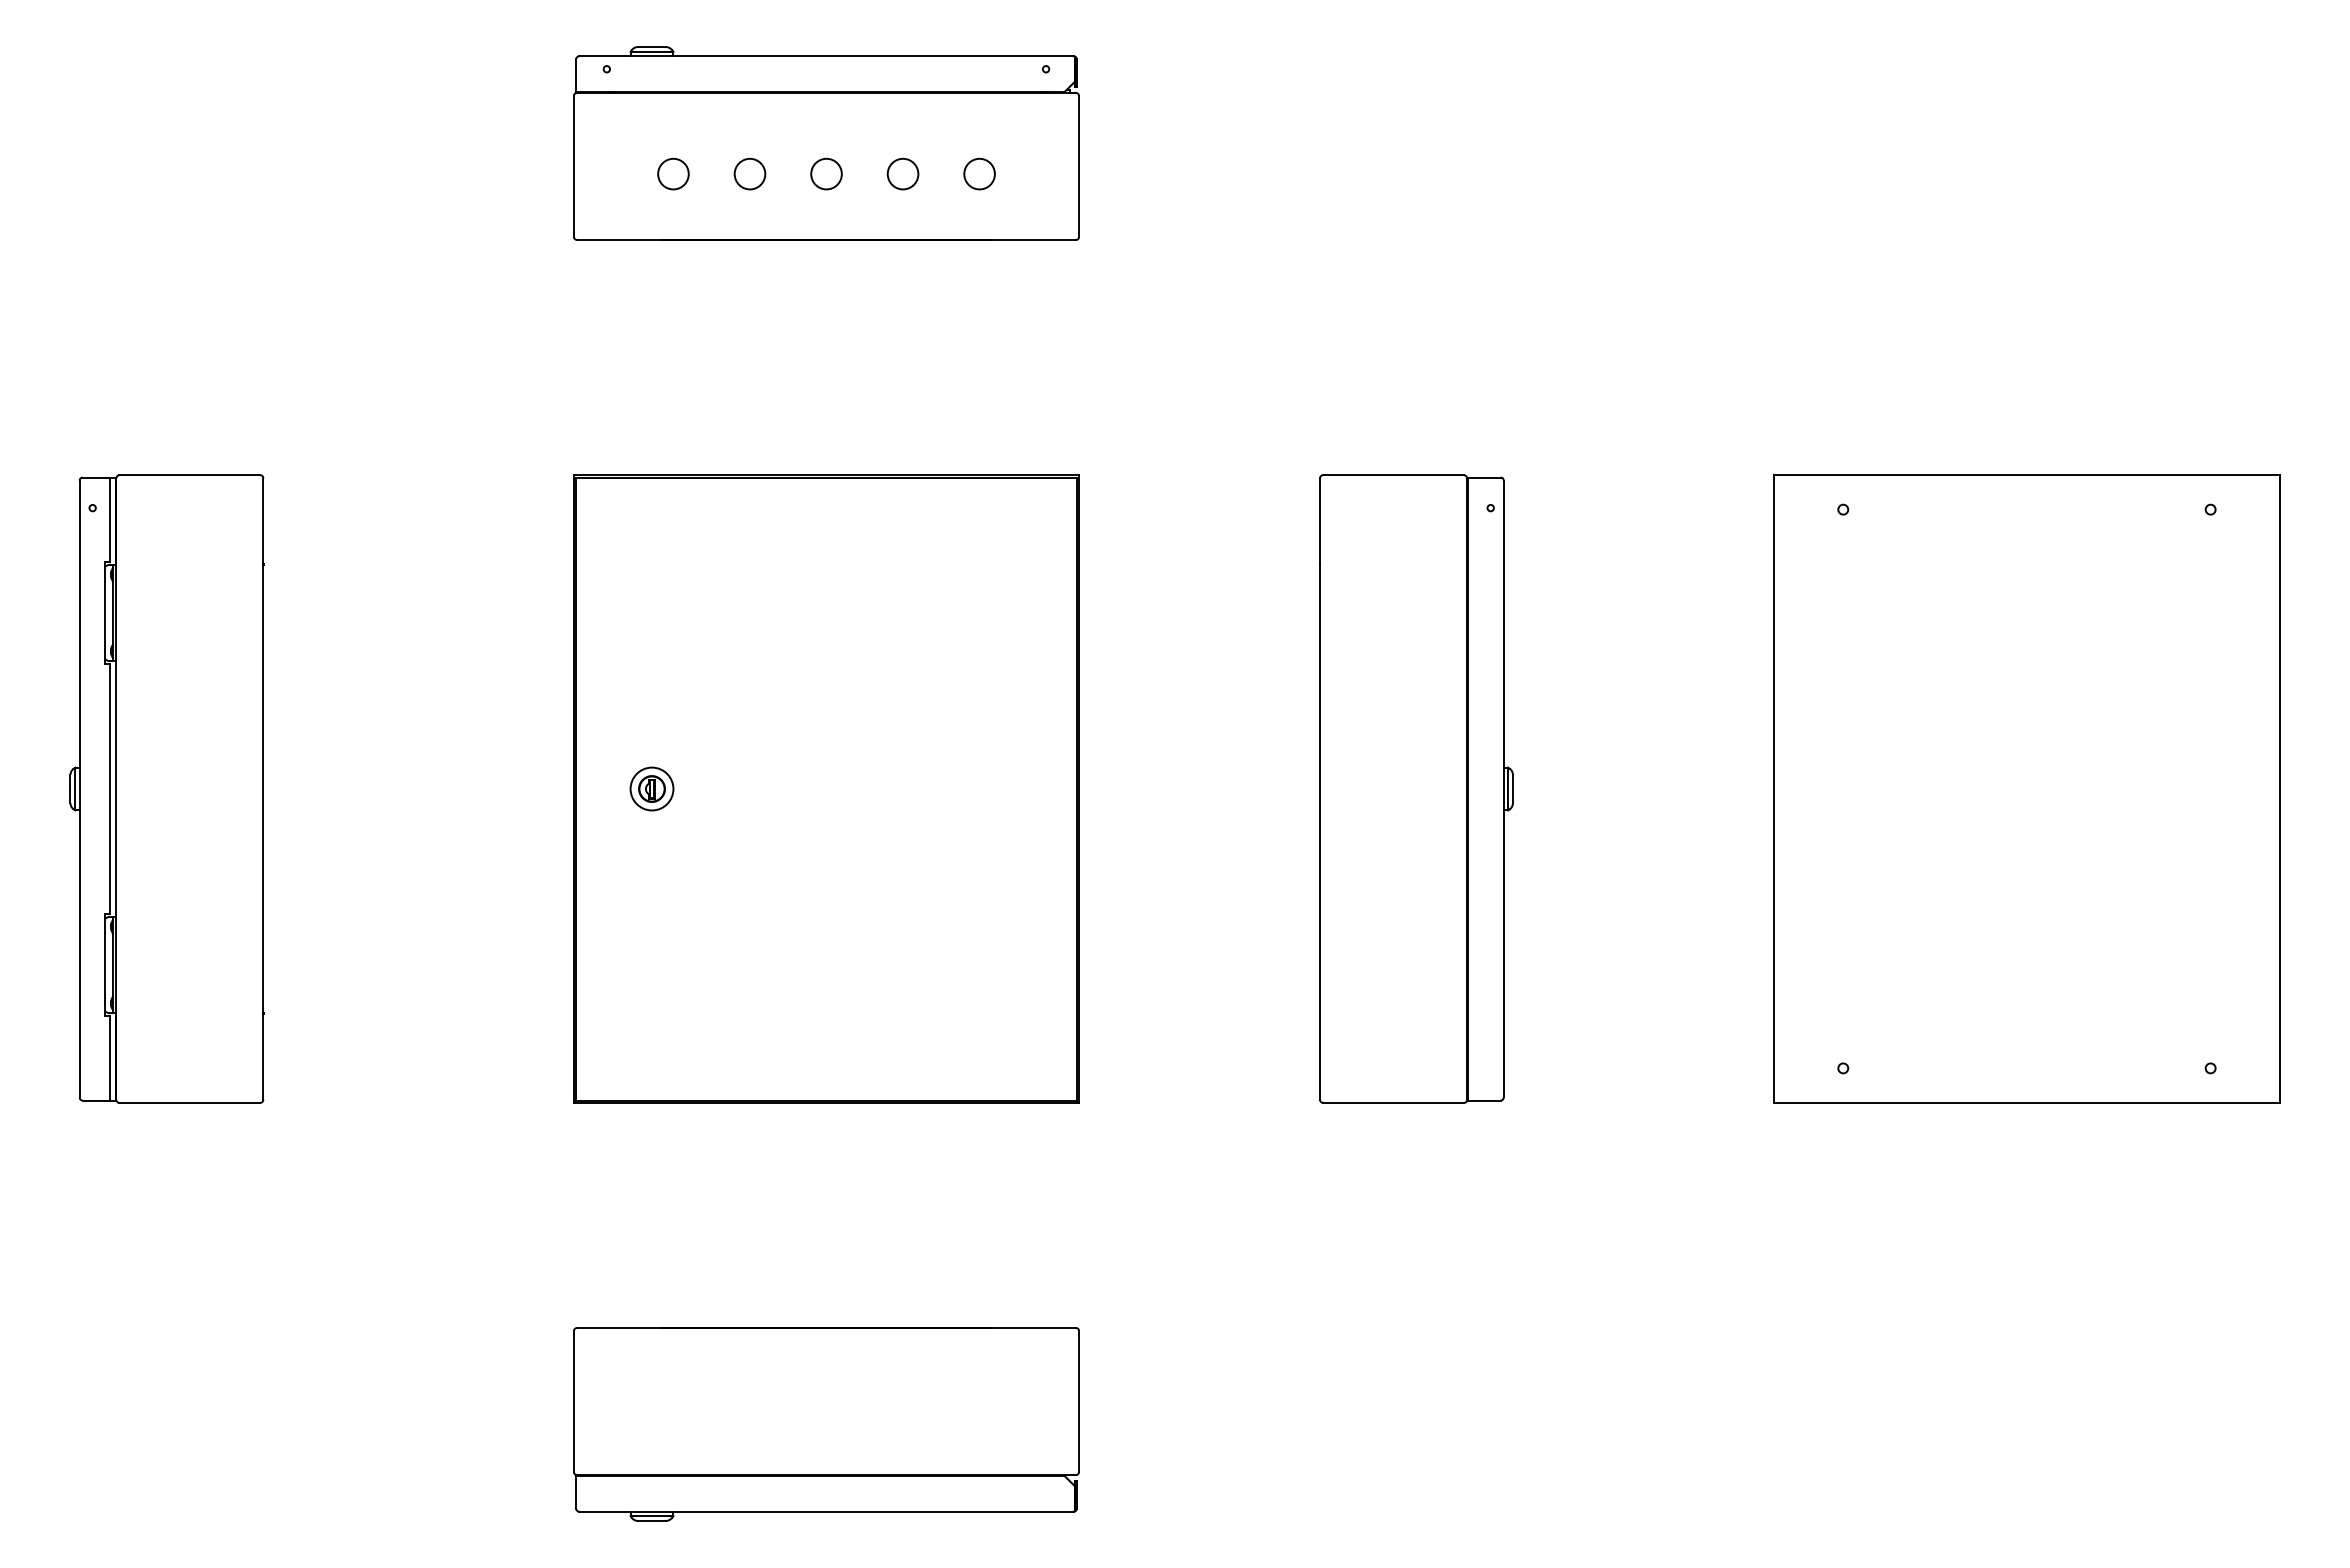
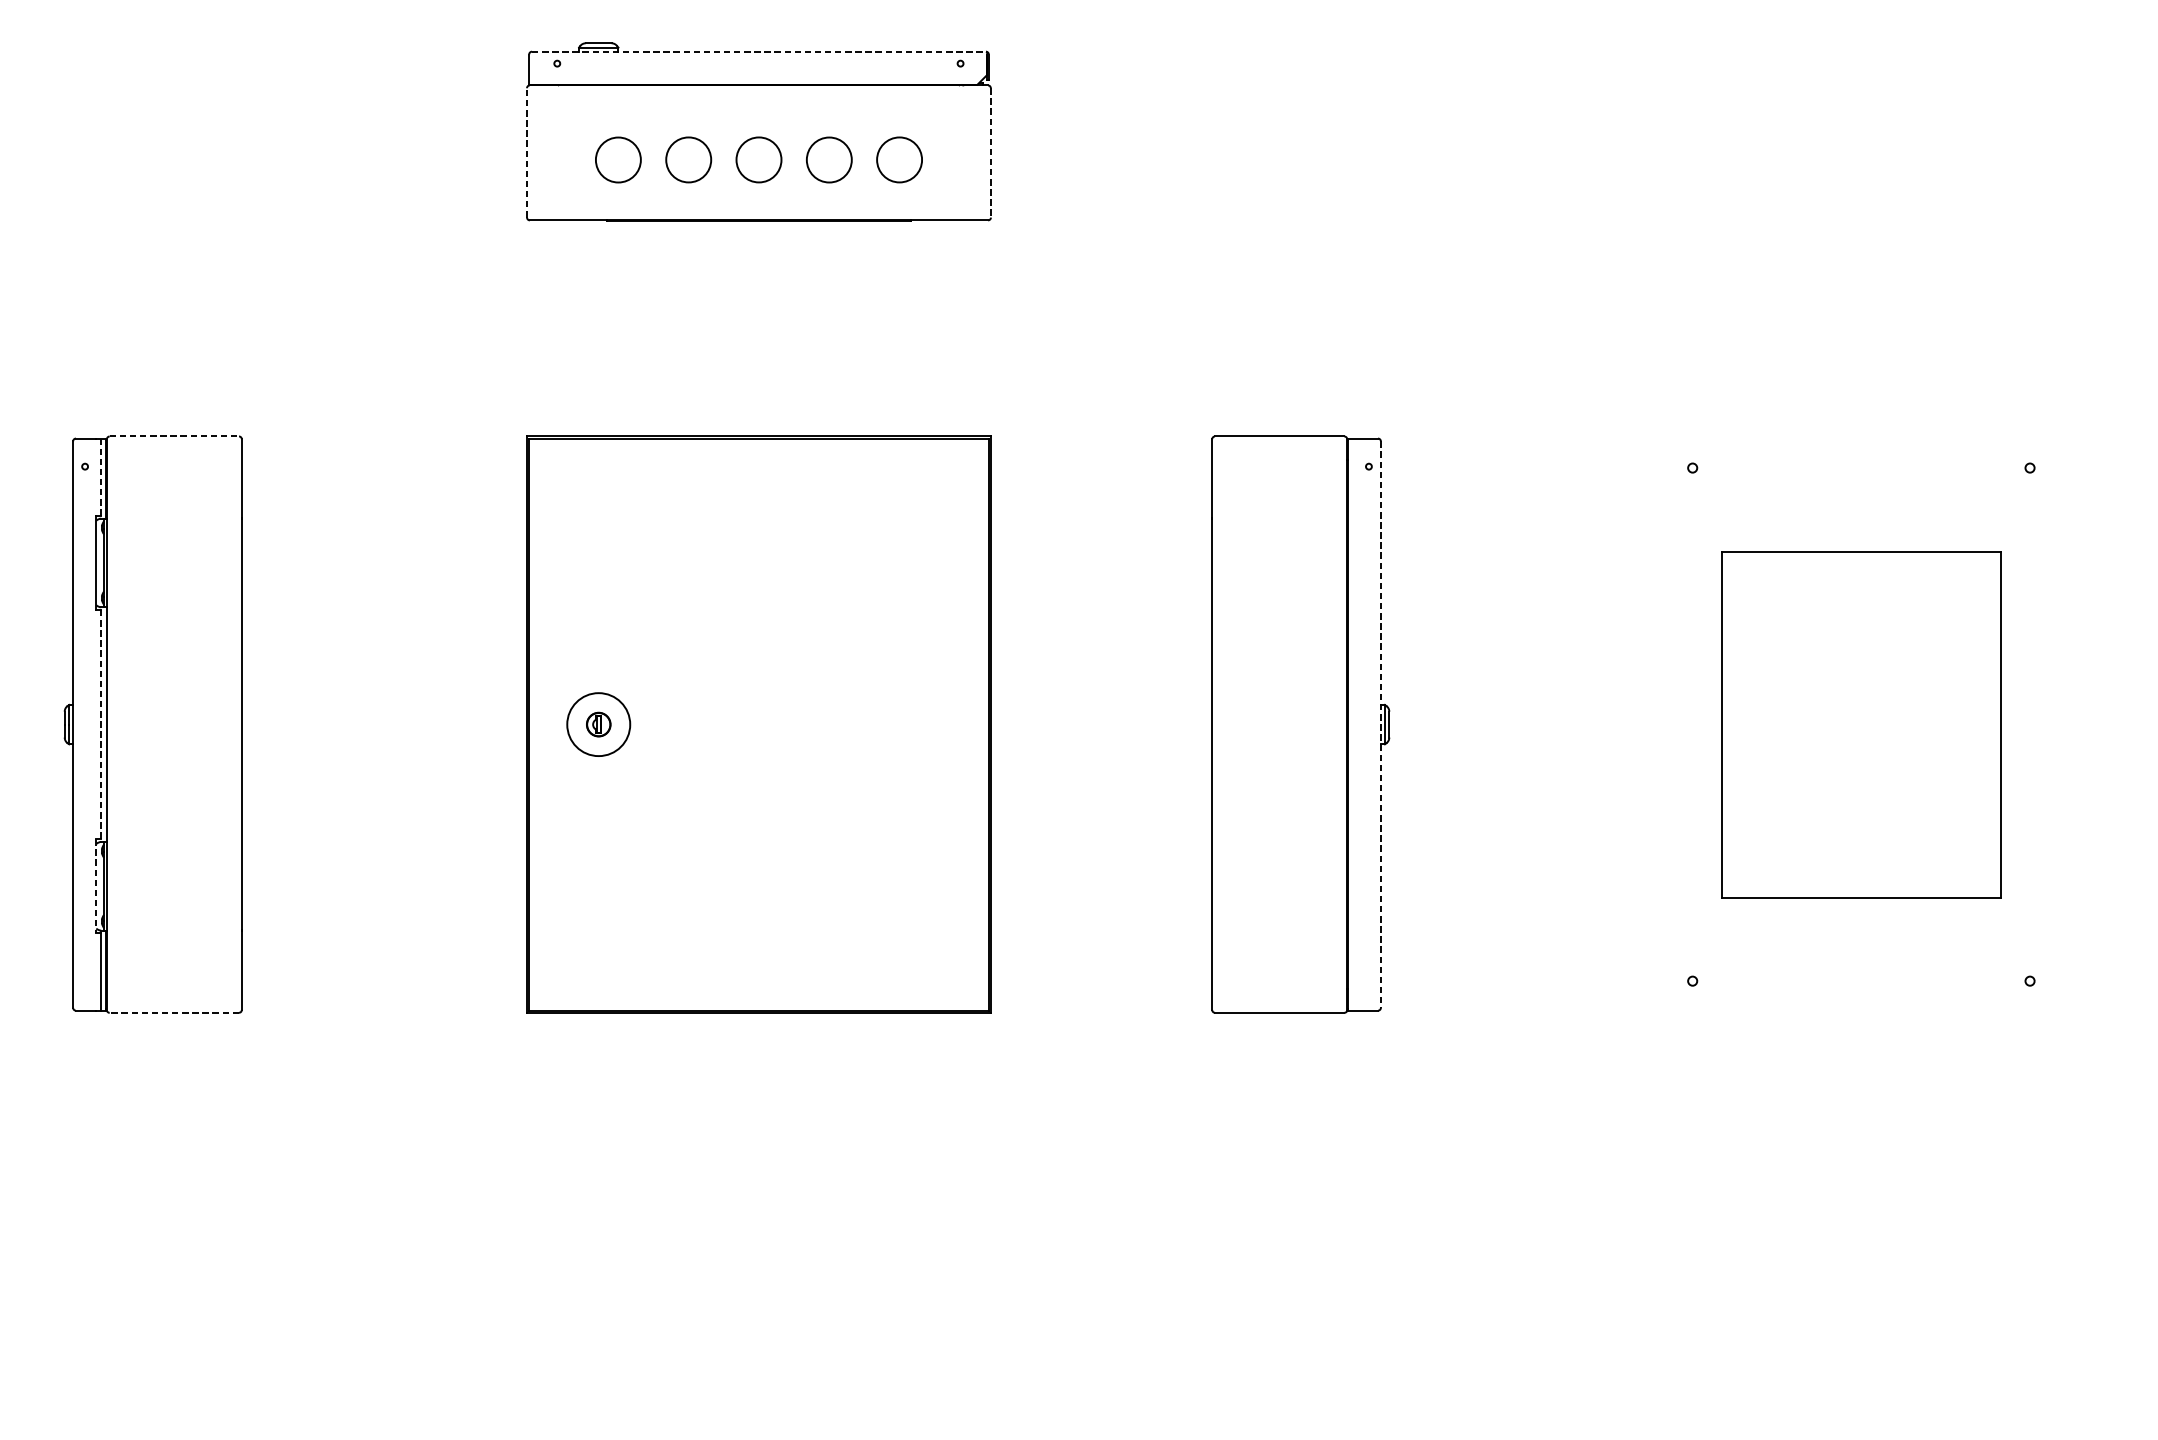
line: (827, 56) -> (759, 51), solid -> dashed
line: (573, 165) -> (526, 152), solid -> dashed
line: (1079, 166) -> (991, 152), solid -> dashed
circle: (673, 173) -> (618, 159), size x1.6
circle: (749, 173) -> (688, 159), size x1.6
circle: (826, 173) -> (758, 159), size x1.6
circle: (902, 173) -> (828, 159), size x1.6
circle: (979, 173) -> (899, 159), size x1.6
line: (190, 475) -> (174, 436), solid -> dashed
line: (110, 520) -> (101, 478), solid -> dashed
circle: (651, 788) -> (598, 724), size x1.6
part: (2026, 788) -> (1860, 724), size x0.6
line: (110, 789) -> (101, 725), solid -> dashed
line: (1503, 789) -> (1380, 725), solid -> dashed
line: (104, 965) -> (95, 886), solid -> dashed
line: (189, 1102) -> (174, 1012), solid -> dashed
part: (826, 1424) -> (758, 1308), removed

